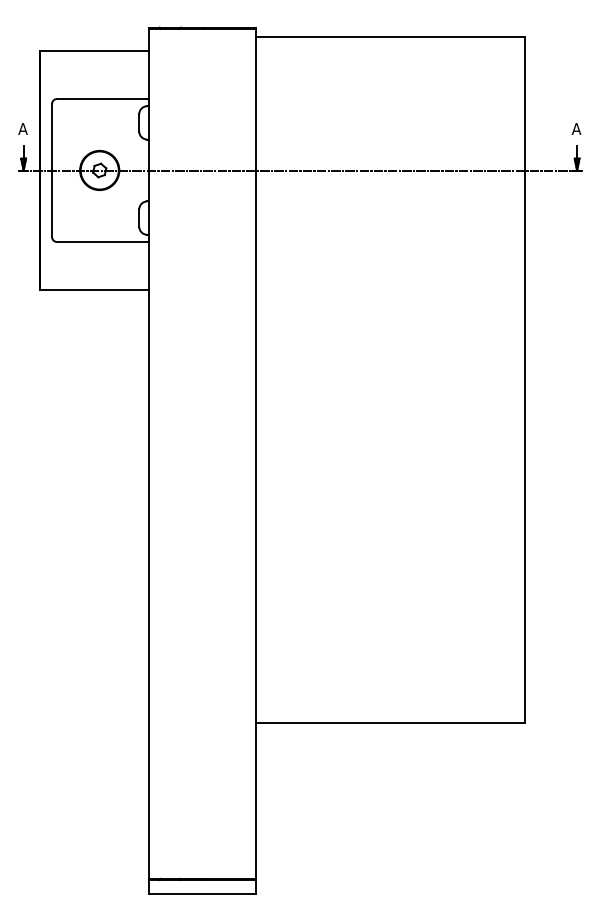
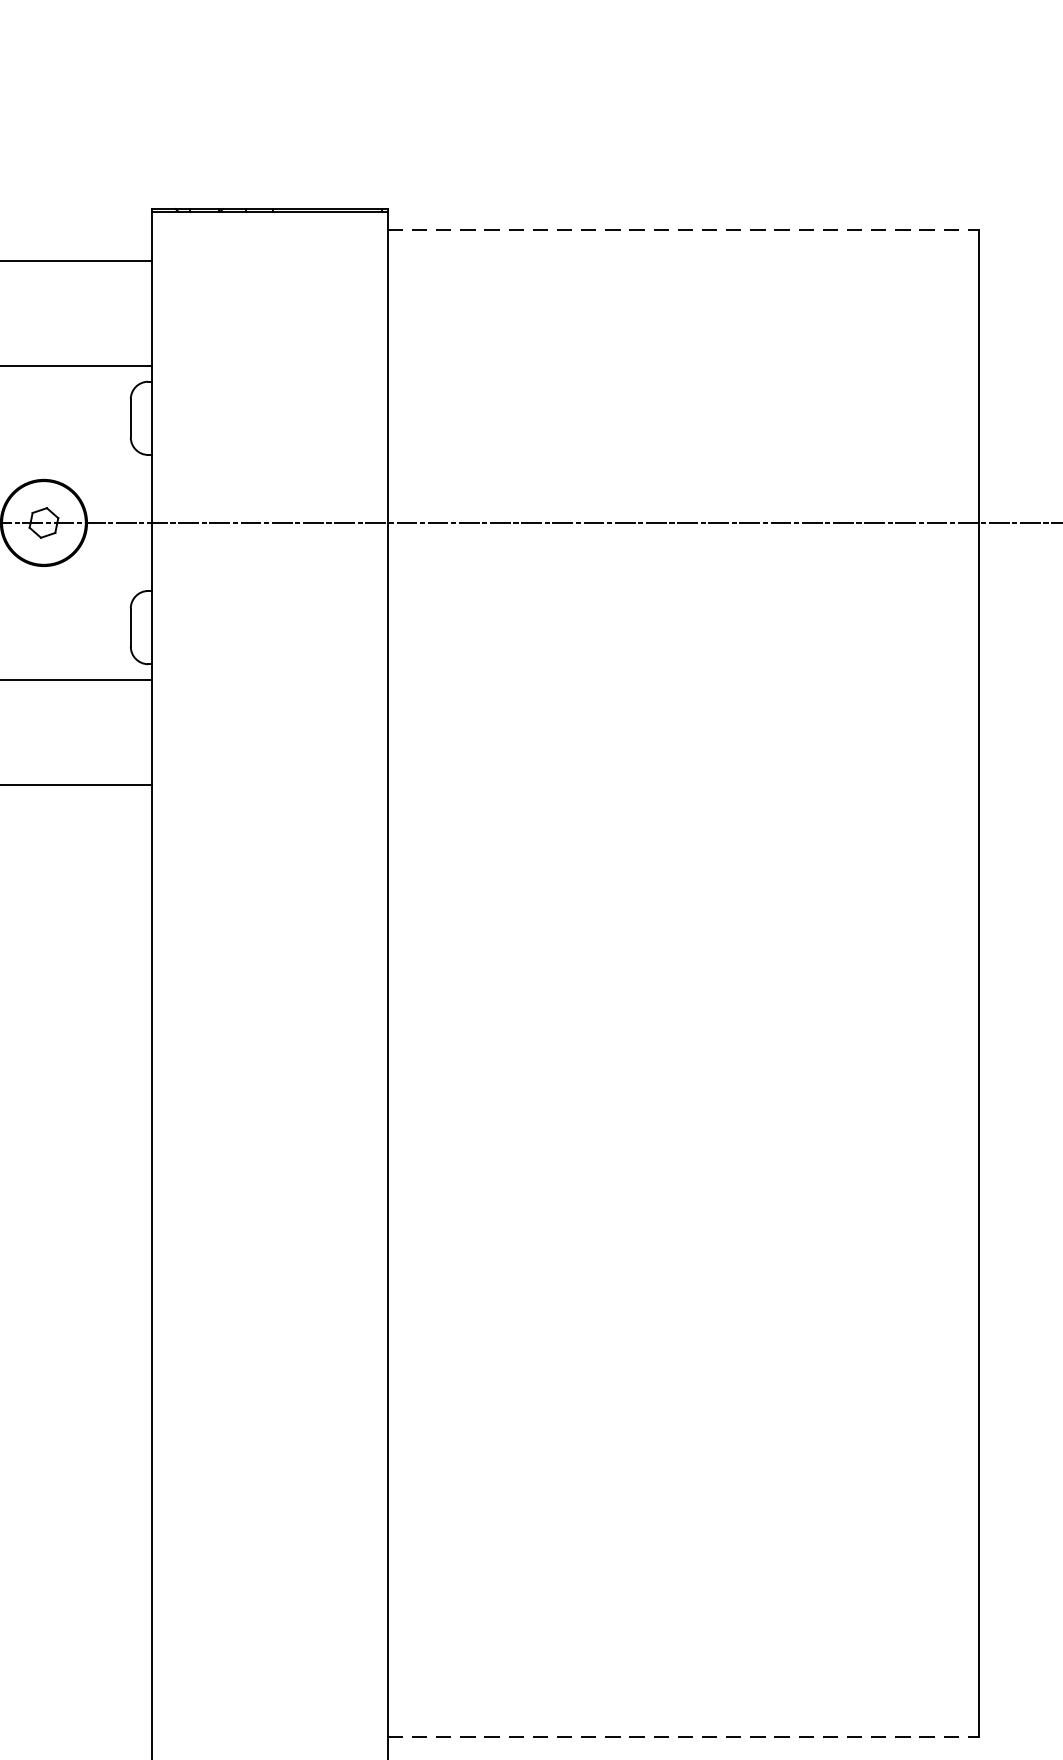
line: (390, 37) -> (682, 230), solid -> dashed
line: (390, 722) -> (682, 1735), solid -> dashed

